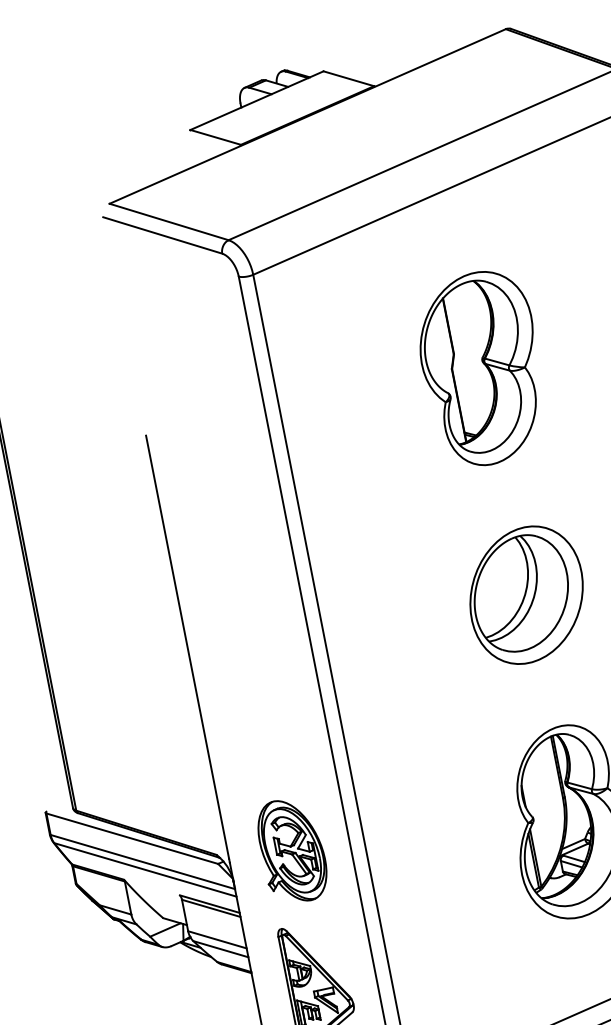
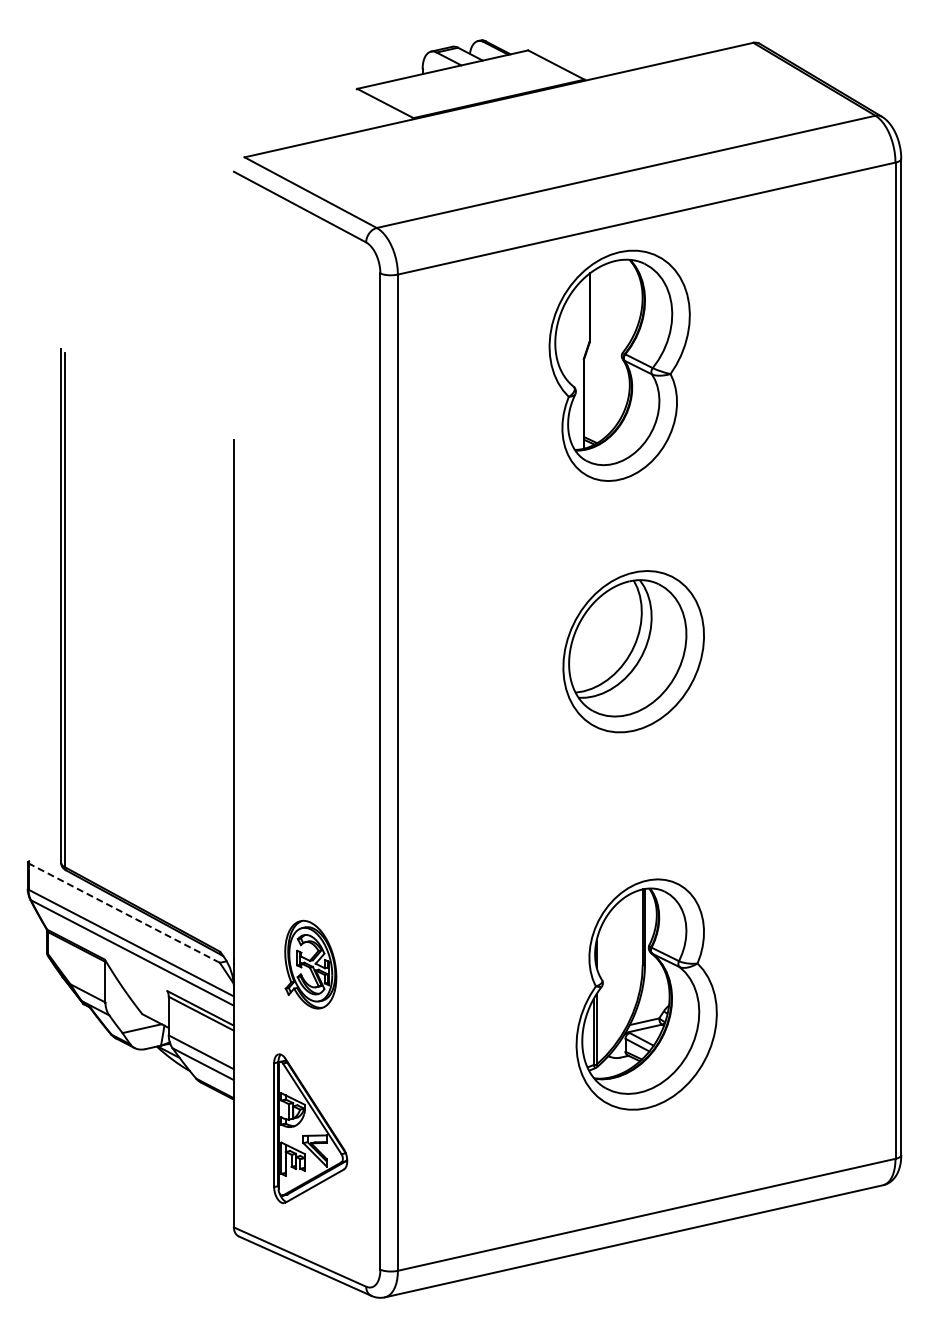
part: (481, 368) -> (619, 365), moved
part: (526, 595) -> (633, 651), moved
line: (132, 839) -> (124, 913), solid -> dashed
part: (292, 850) -> (310, 964), size x0.7

